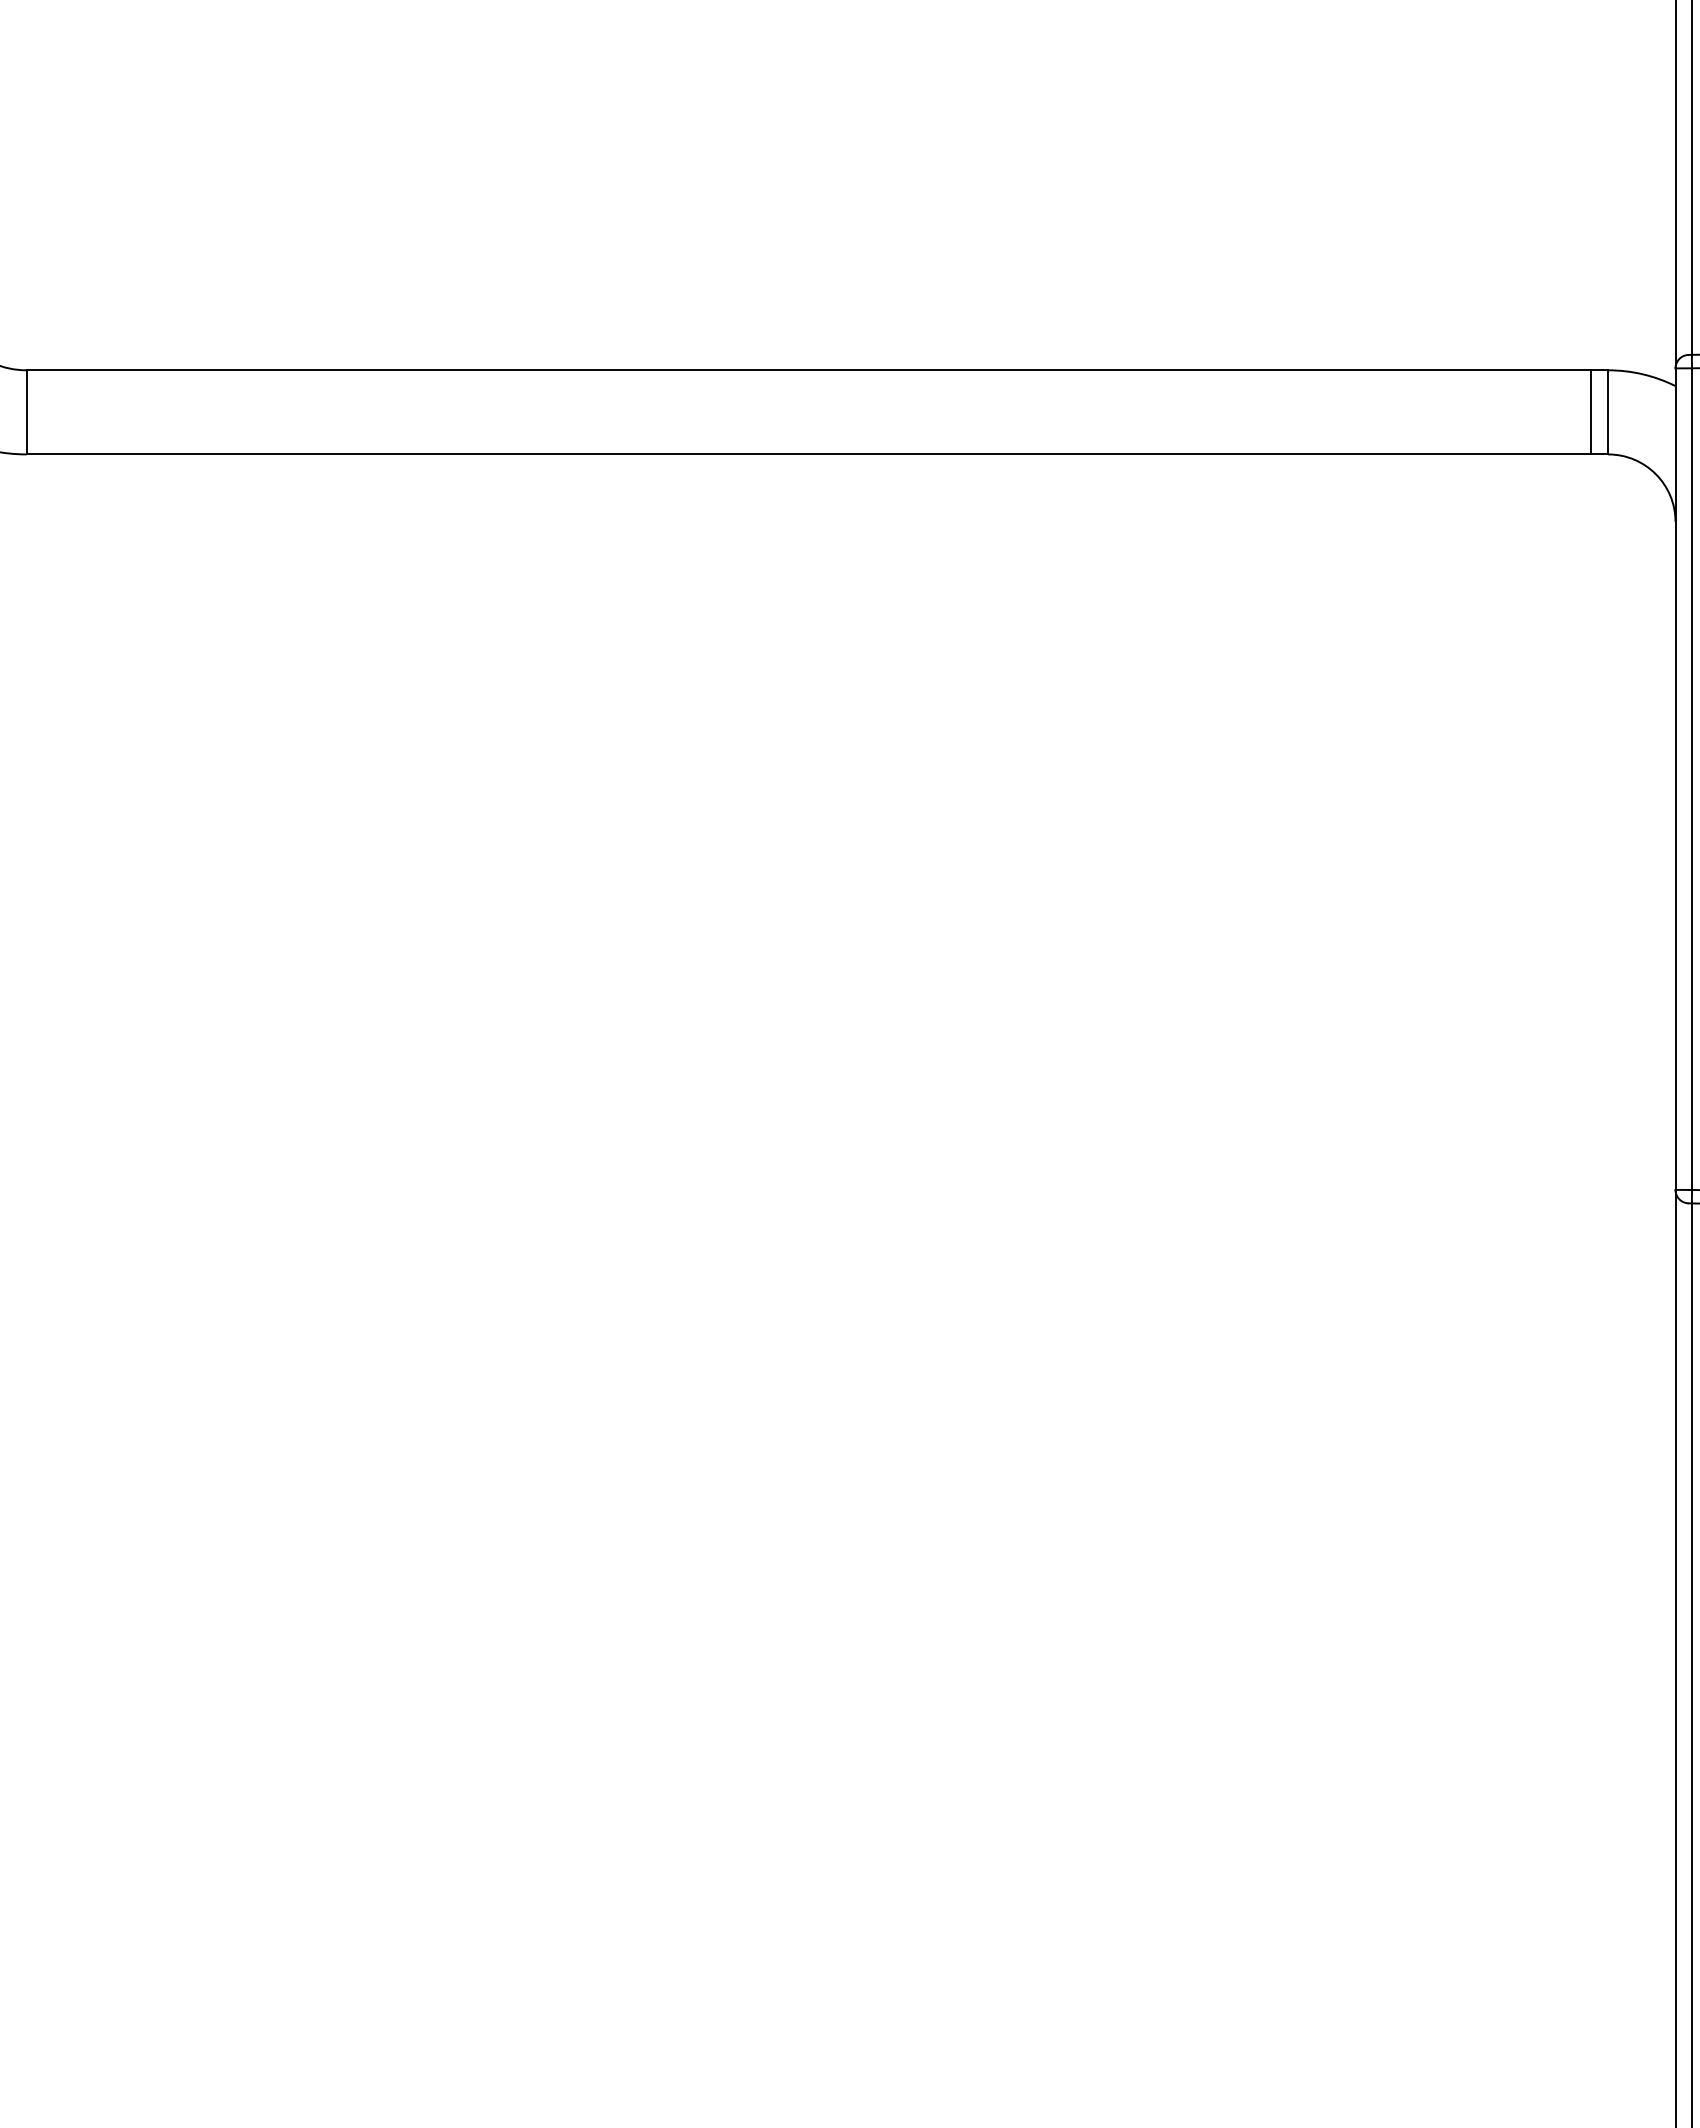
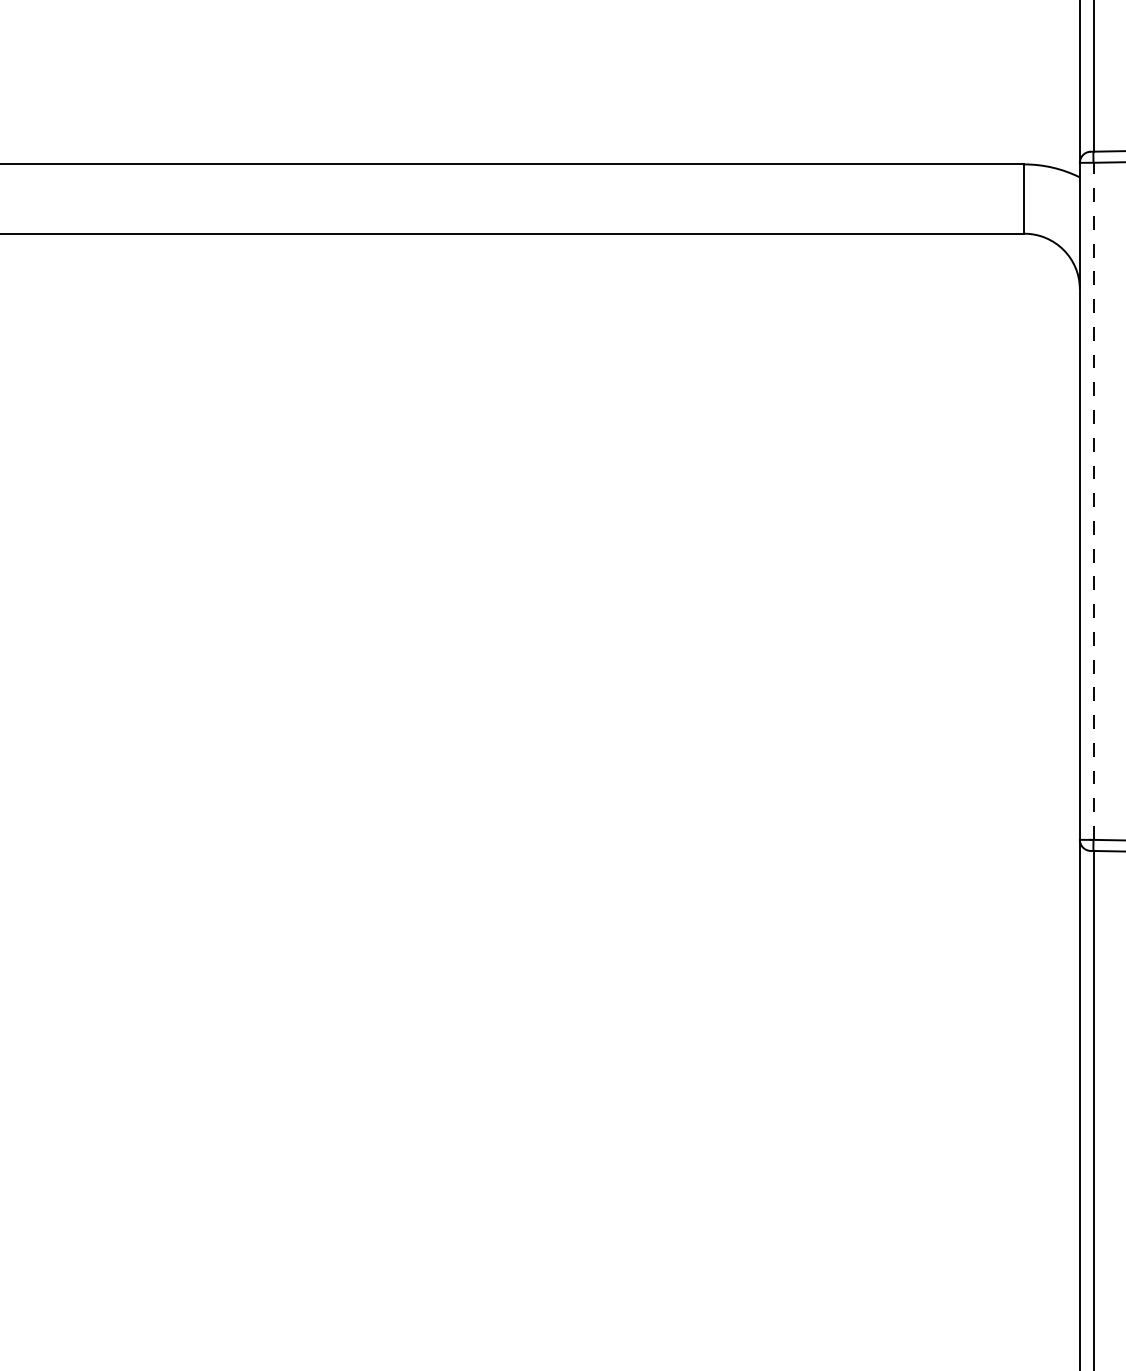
line: (1591, 412) -> (1010, 199), removed
line: (1692, 779) -> (1093, 501), solid -> dashed

